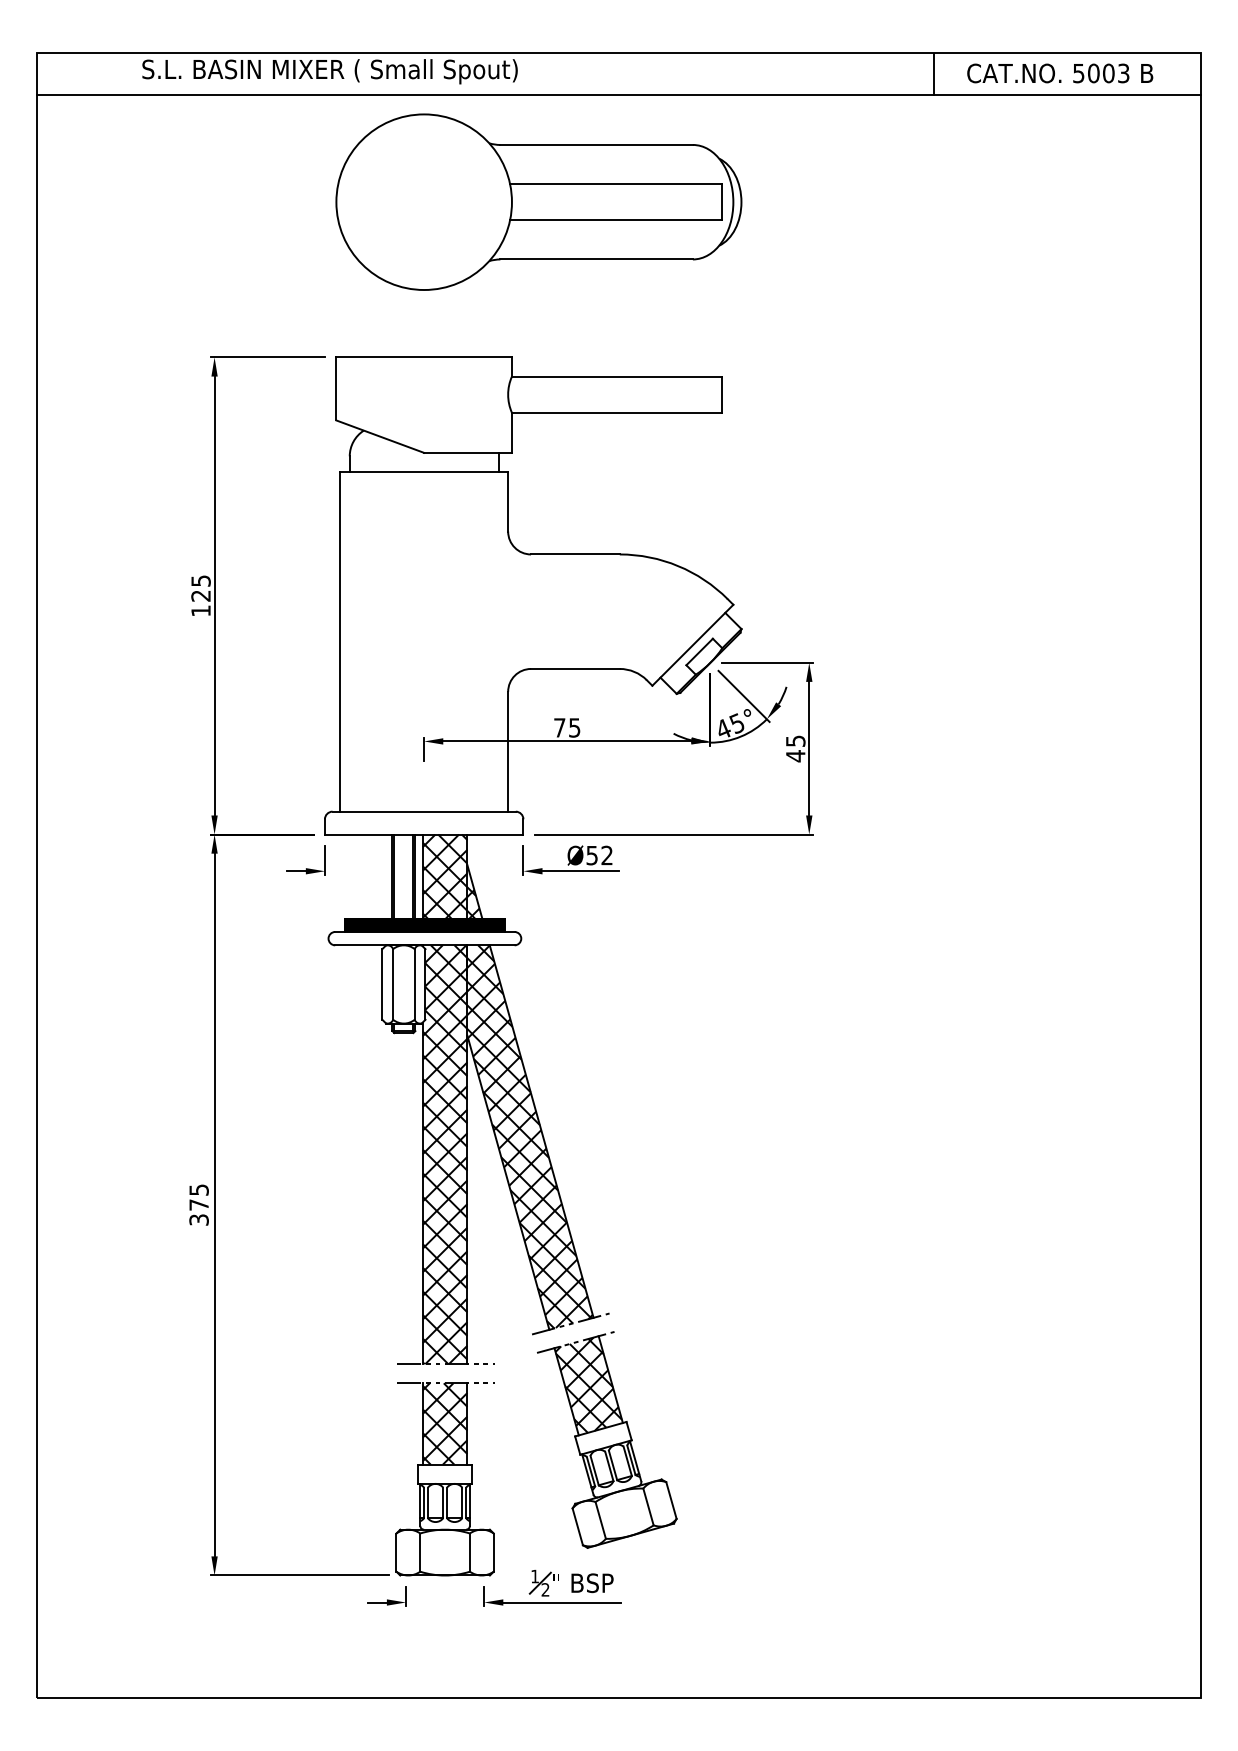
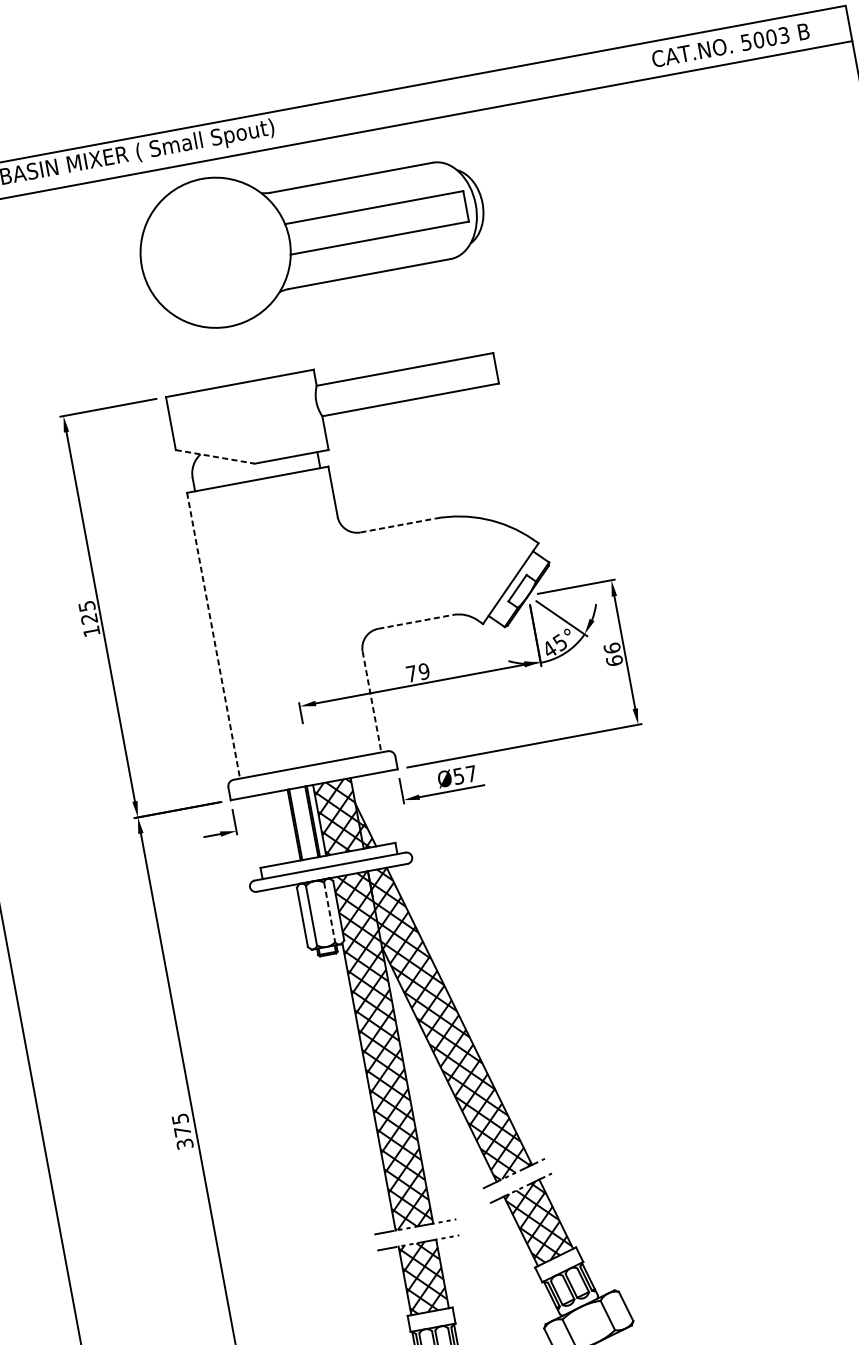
line: (933, 73) -> (624, 65), removed
line: (380, 436) -> (215, 456), solid -> dashed
line: (575, 554) -> (397, 525), solid -> dashed
line: (340, 641) -> (213, 635), solid -> dashed
line: (575, 668) -> (415, 621), solid -> dashed
text: (574, 727) -> (424, 671), 75 -> 79
text: (795, 748) -> (613, 654), 45 -> 66
line: (508, 751) -> (372, 701), solid -> dashed
text: (606, 855) -> (470, 773), Ø52 -> Ø57
hatch: (424, 924) -> (328, 860), removed
line: (414, 984) -> (329, 912), solid -> dashed

